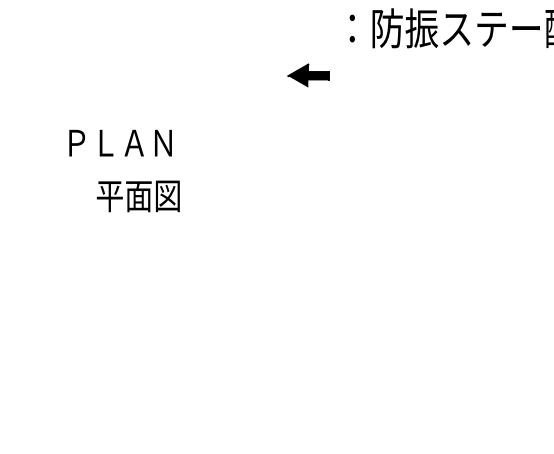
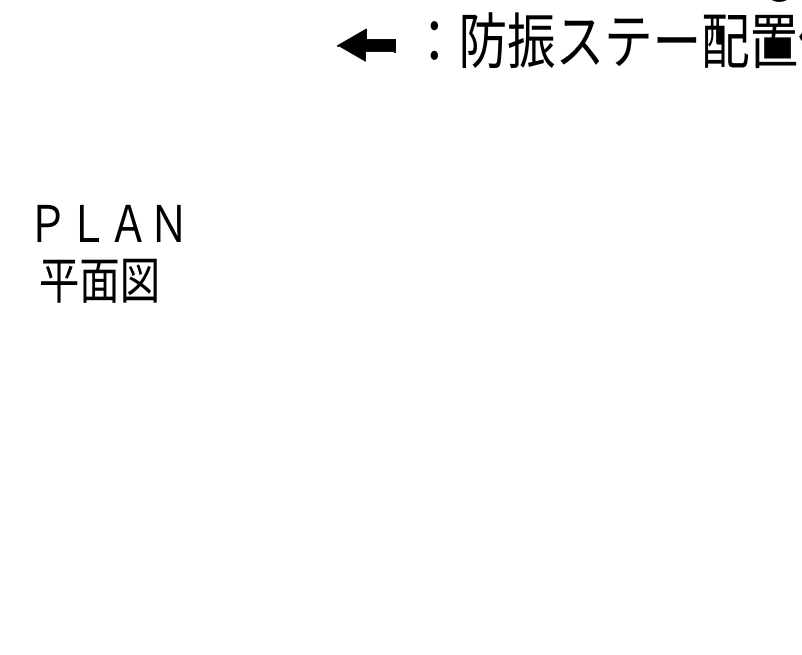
part: (308, 75) -> (366, 44), moved
text: (120, 142) -> (108, 222), moved
text: (138, 196) -> (98, 280), moved

